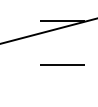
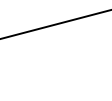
hatch: (62, 42) -> (74, 36), removed

